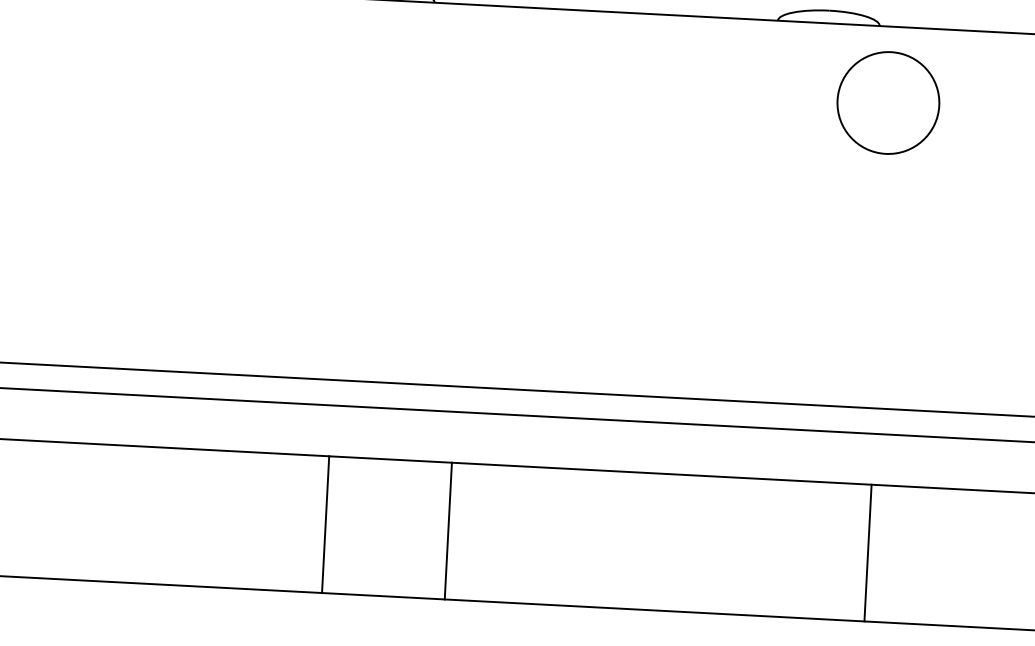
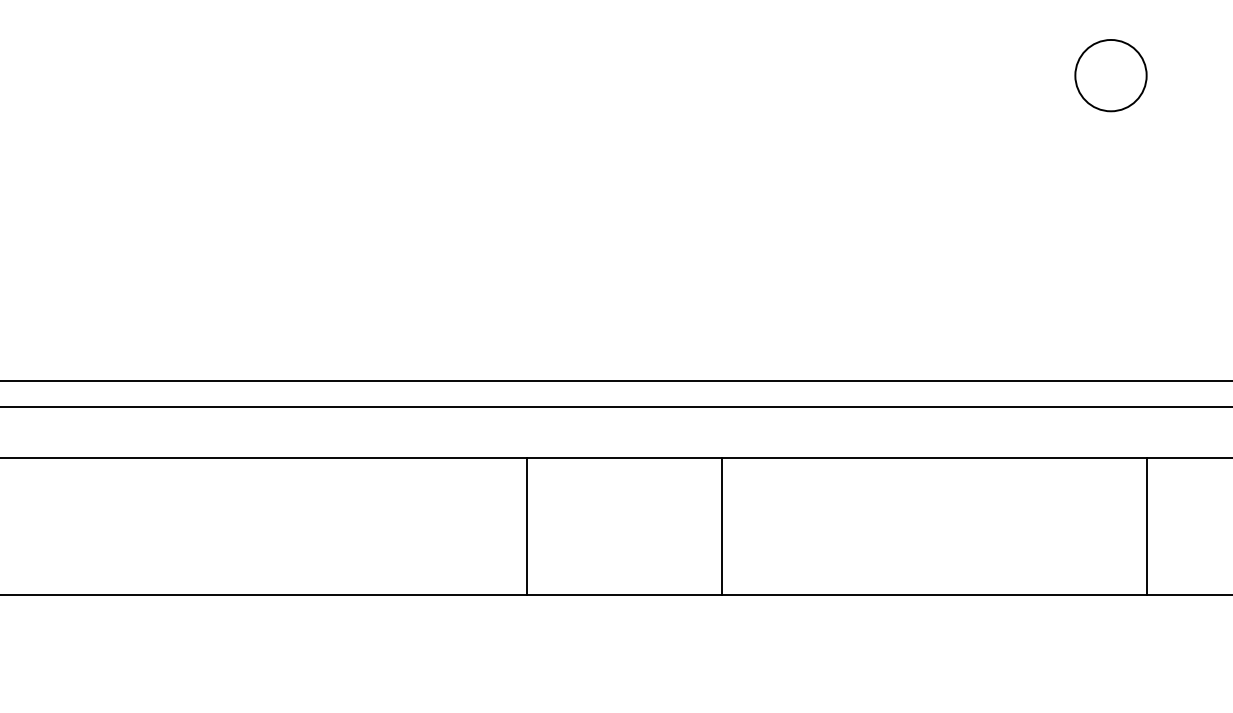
circle: (887, 102) -> (1110, 75), size x0.7
line: (326, 523) -> (527, 525), moved
line: (447, 530) -> (721, 525), moved
line: (868, 552) -> (1147, 525), moved

